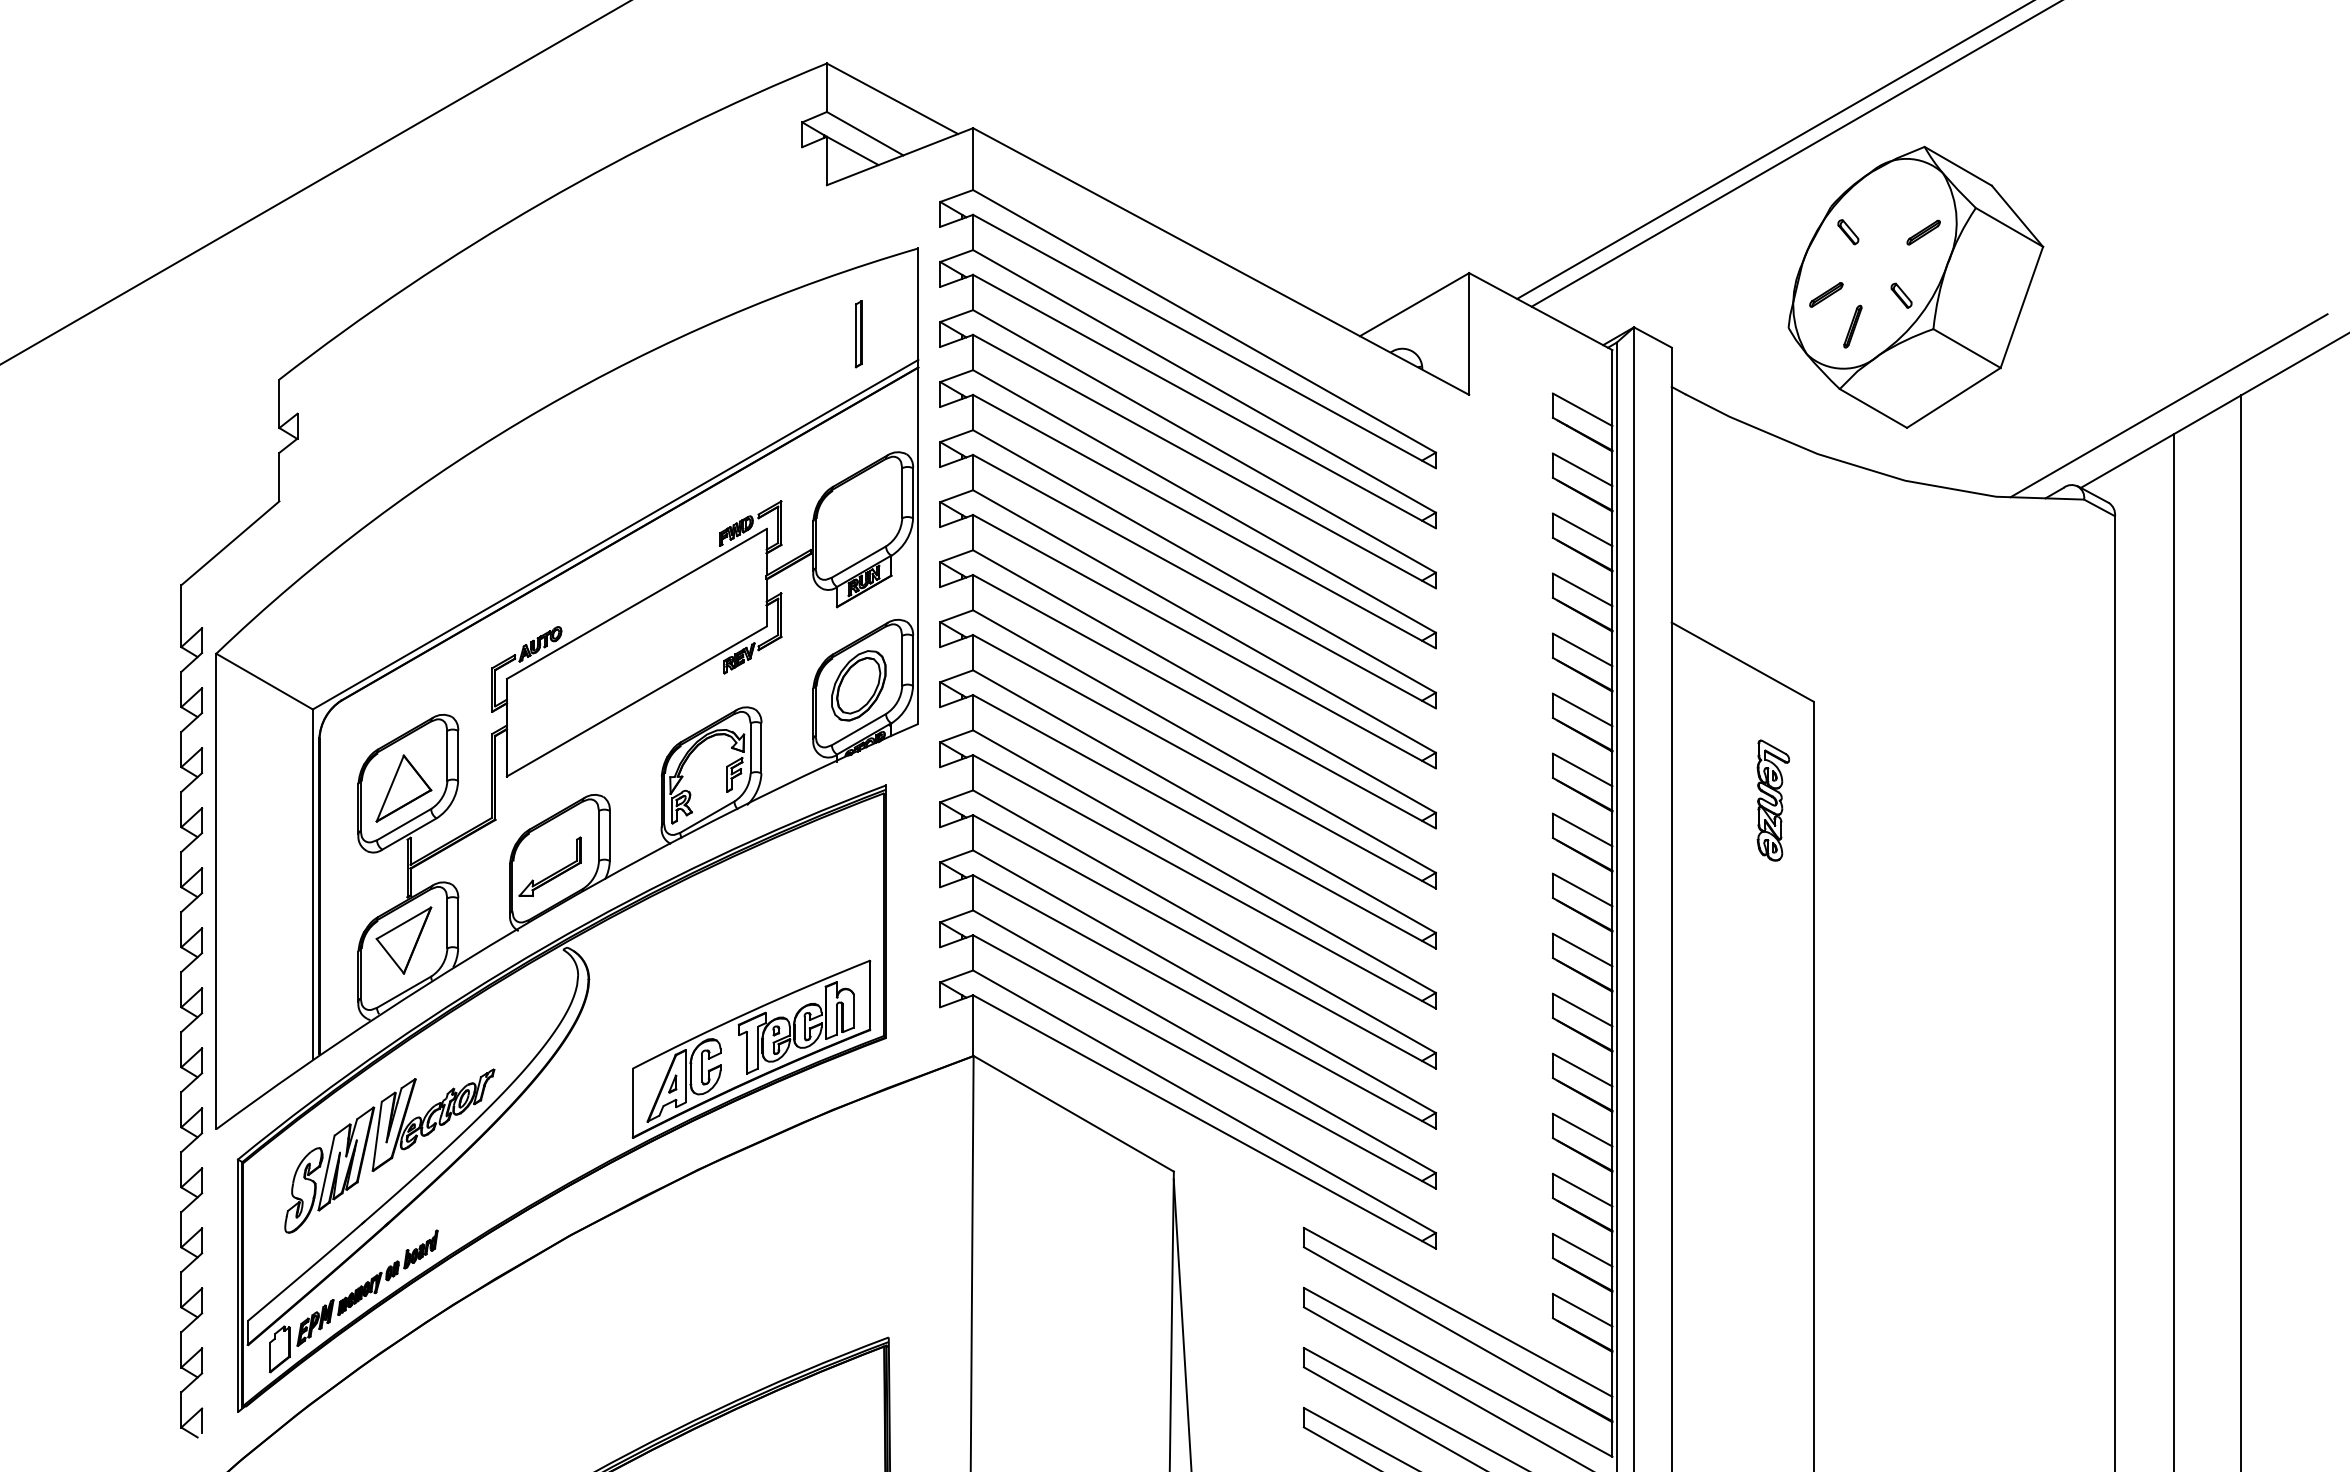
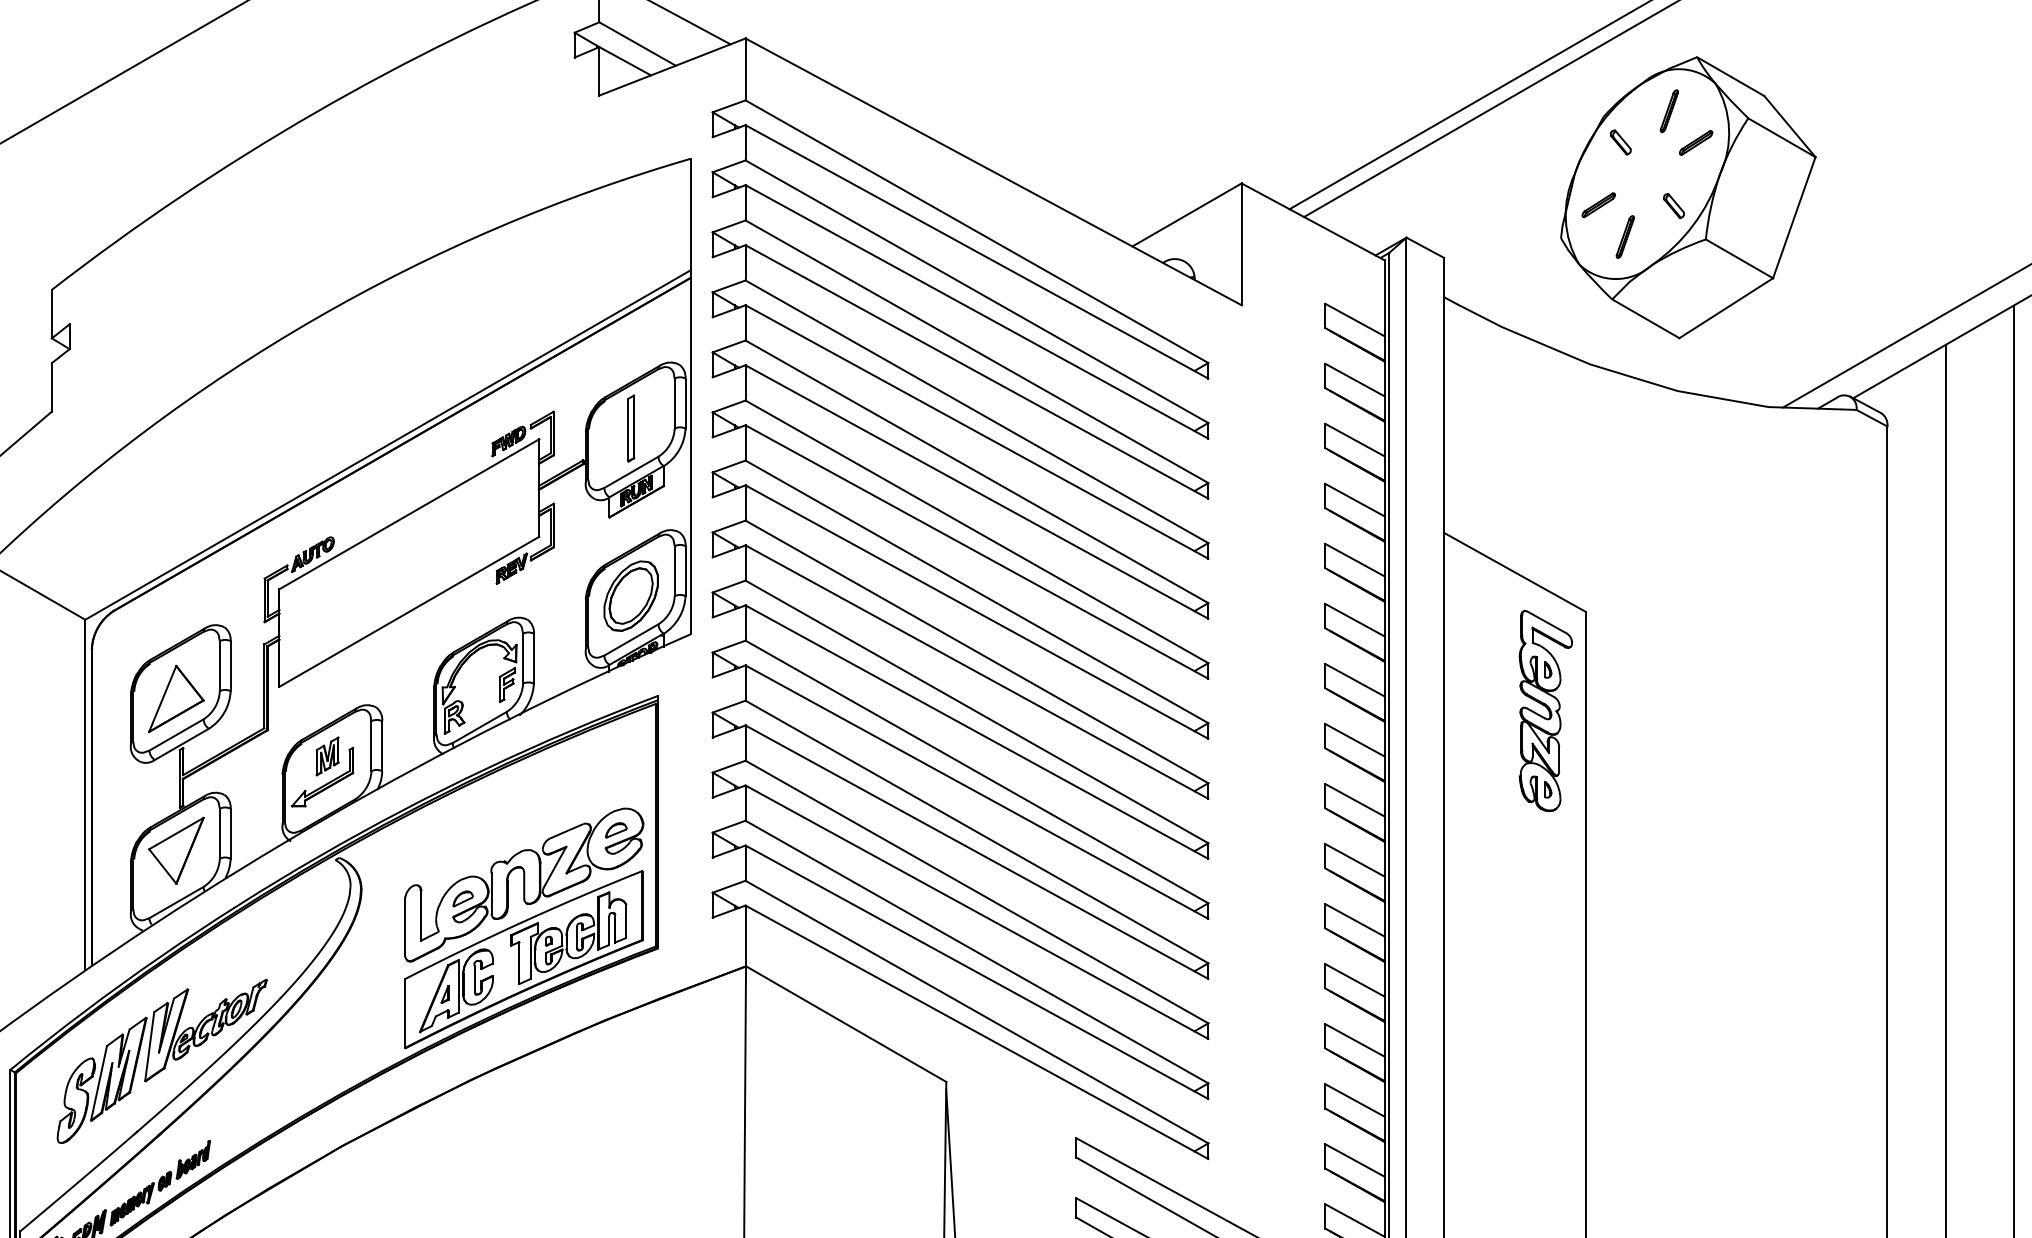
part: (1896, 200) -> (1668, 110), added
part: (858, 334) -> (630, 428), moved
part: (1773, 800) -> (1545, 710), size x1.67
part: (555, 845) -> (327, 755), added
part: (751, 974) -> (523, 884), added

